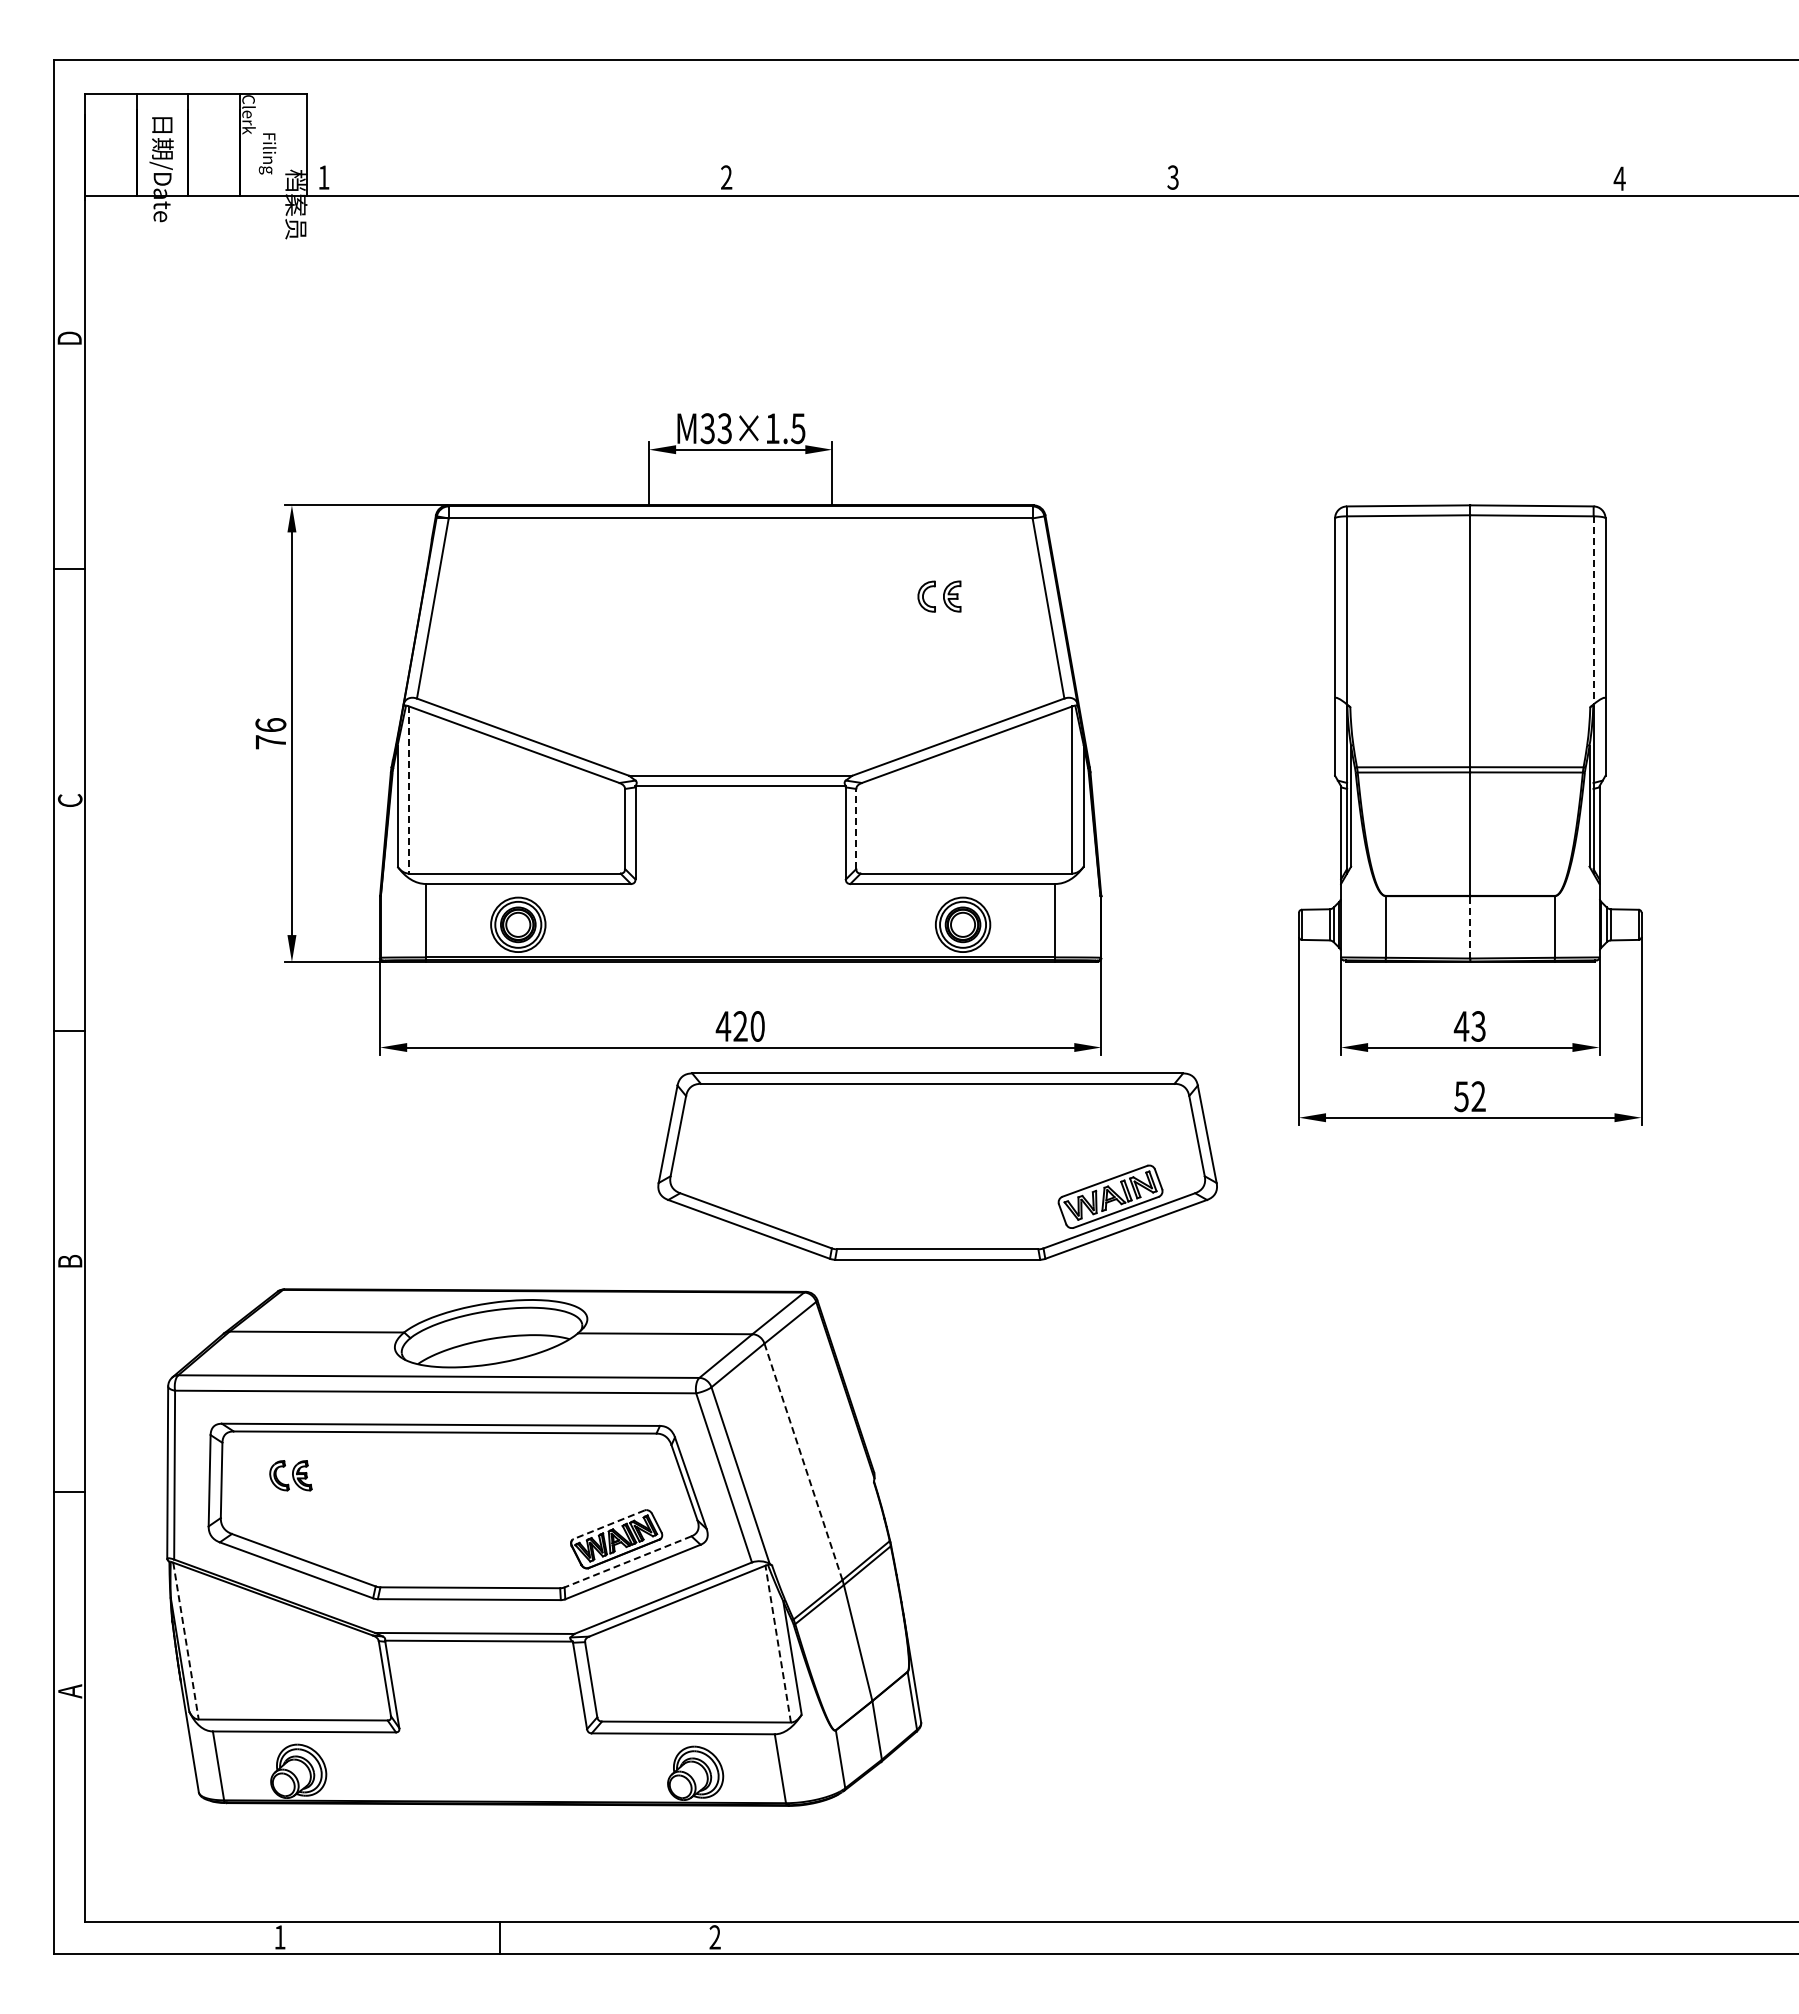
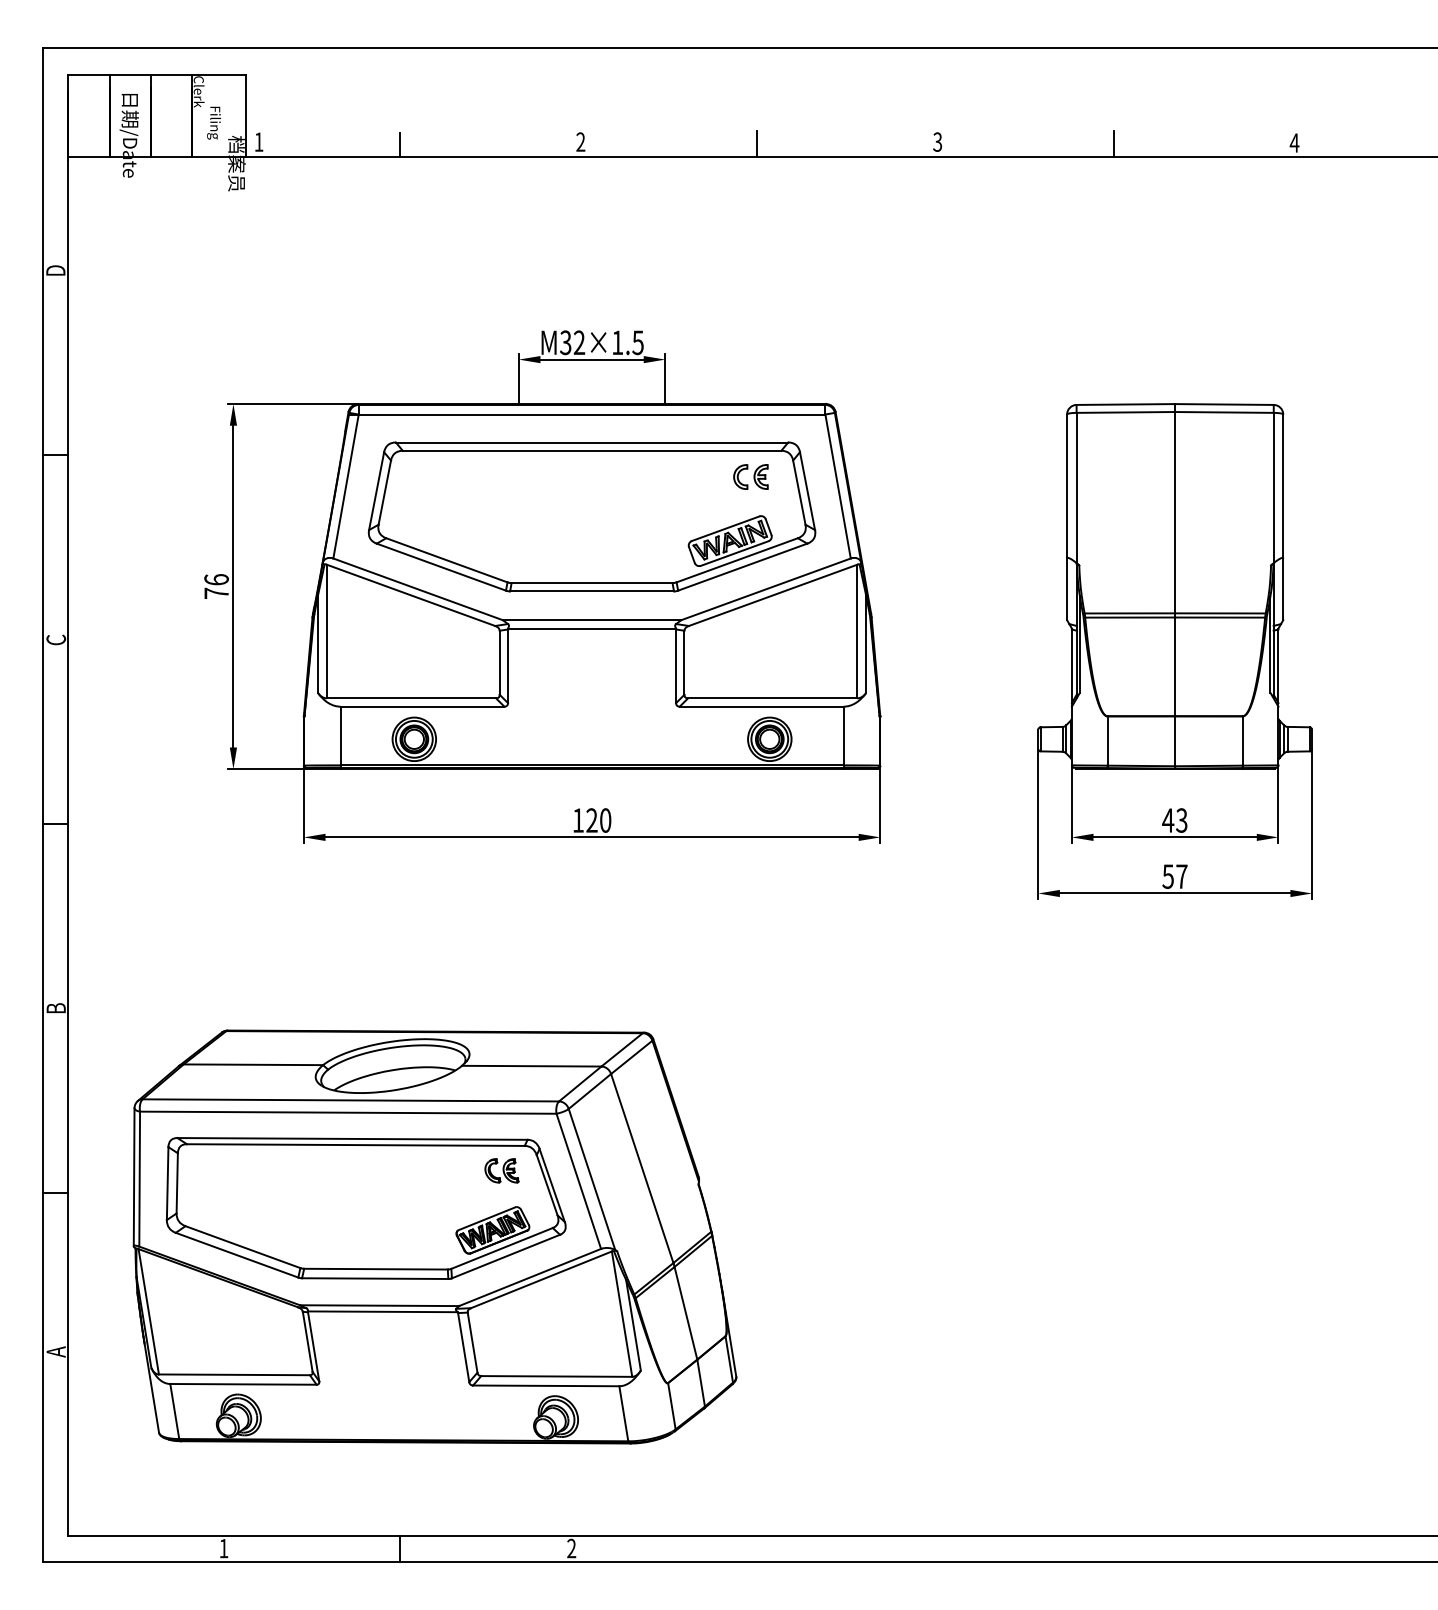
line: (946, 179) -> (756, 143), added
line: (1393, 179) -> (1113, 143), added
line: (500, 180) -> (400, 144), added
text: (724, 428) -> (579, 342), M33 -> M32
line: (1593, 610) -> (1273, 488), dashed -> solid
line: (408, 789) -> (326, 631), dashed -> solid
line: (856, 828) -> (684, 662), dashed -> solid
line: (1470, 926) -> (1175, 740), dashed -> solid
text: (723, 1026) -> (578, 820), 420 -> 120
text: (1478, 1096) -> (1181, 876), 52 -> 57
part: (937, 1166) -> (591, 516), moved
line: (803, 1461) -> (642, 1168), dashed -> solid
part: (290, 1475) -> (501, 1170), moved
line: (608, 1524) -> (486, 1218), dashed -> solid
line: (627, 1562) -> (501, 1248), dashed -> solid
line: (186, 1641) -> (149, 1312), dashed -> solid
line: (778, 1643) -> (622, 1313), dashed -> solid

